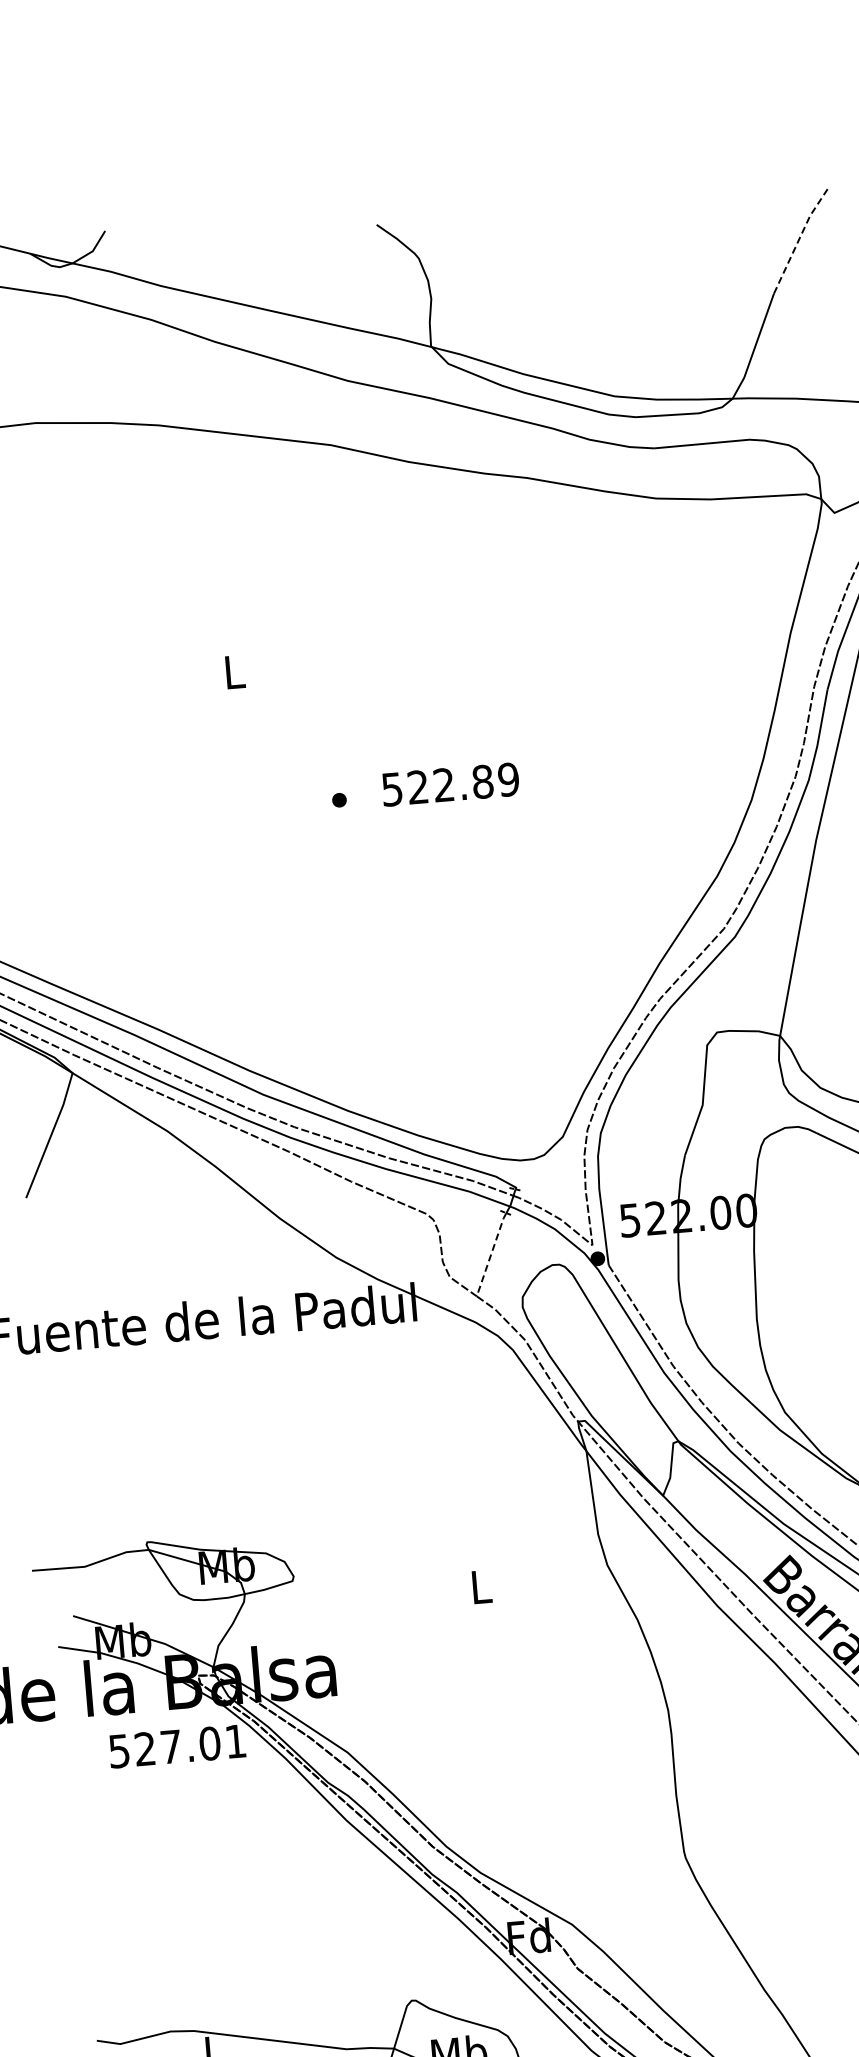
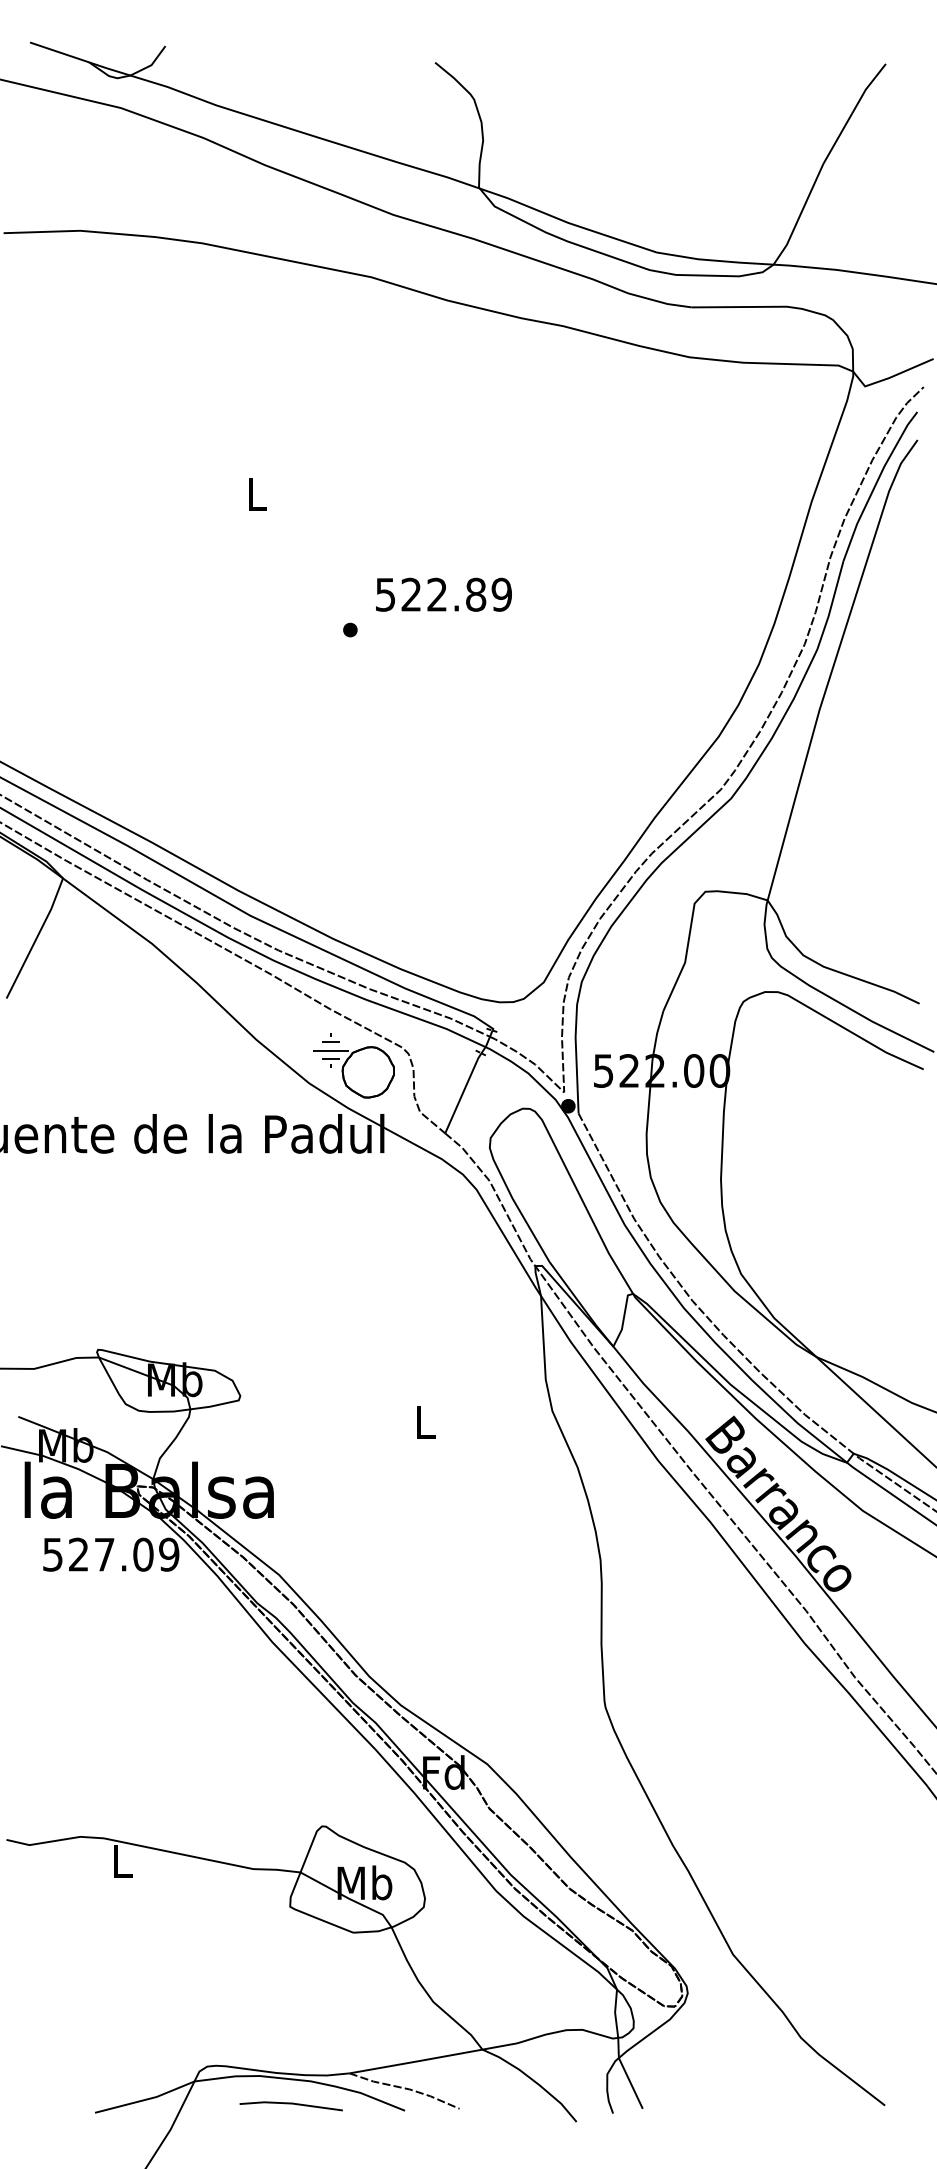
line: (799, 239) -> (853, 112), dashed -> solid
text: (450, 784) -> (443, 594), moved
part: (379, 1236) -> (353, 1065), added
line: (491, 1253) -> (463, 1092), dashed -> solid
text: (236, 1741) -> (169, 1554), 527.01 -> 527.09

